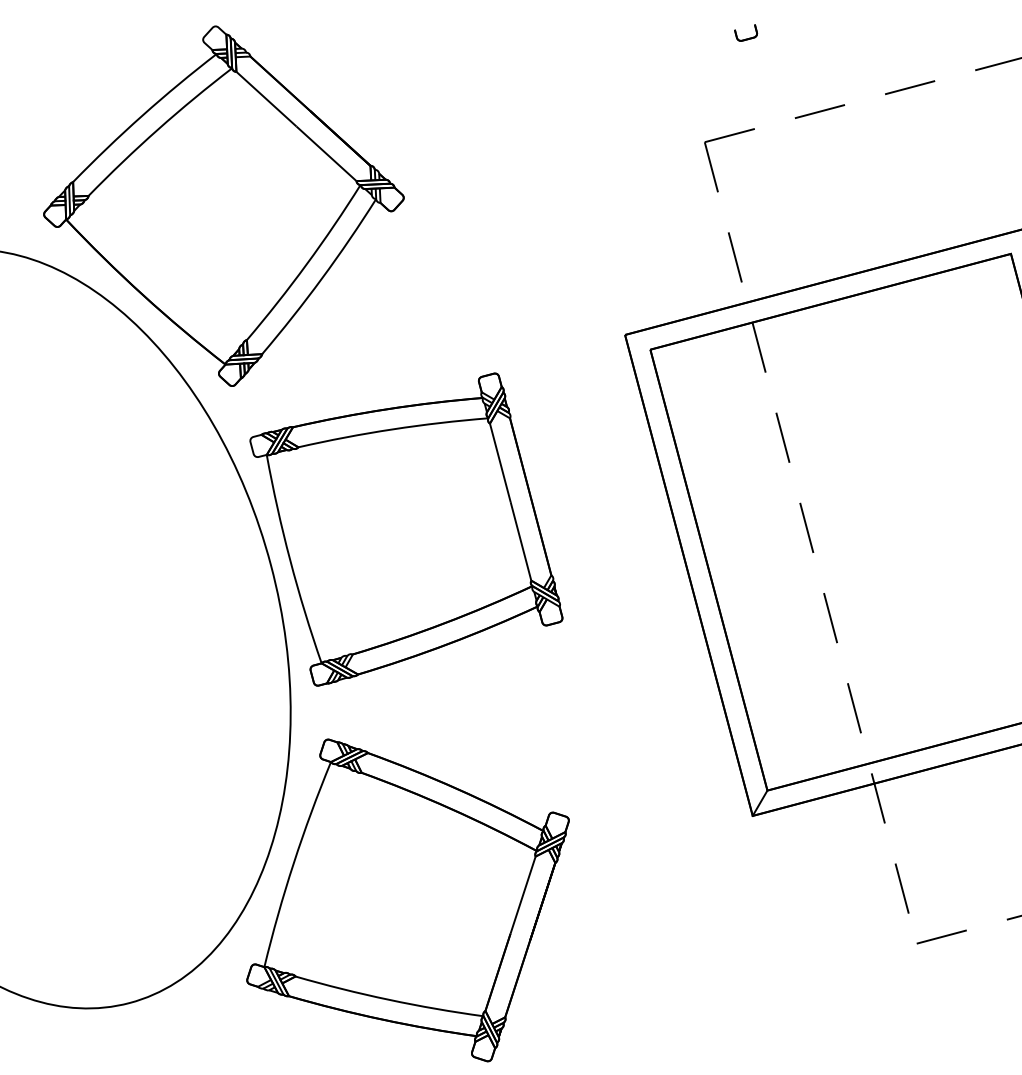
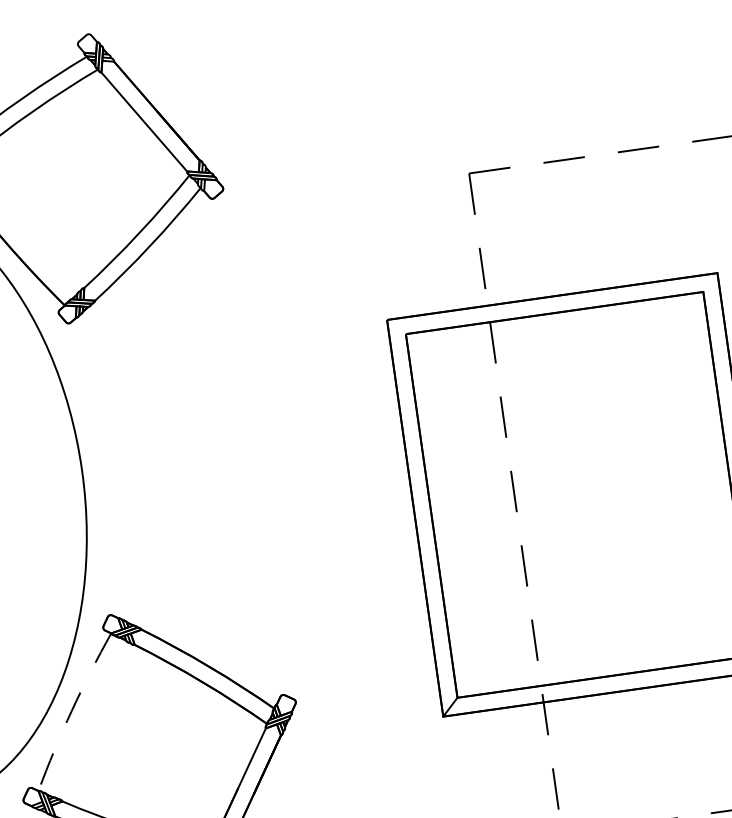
part: (746, 32) -> (512, 89), removed
part: (406, 529) -> (193, 454), removed
arc: (293, 863) -> (71, 710), solid -> dashed

